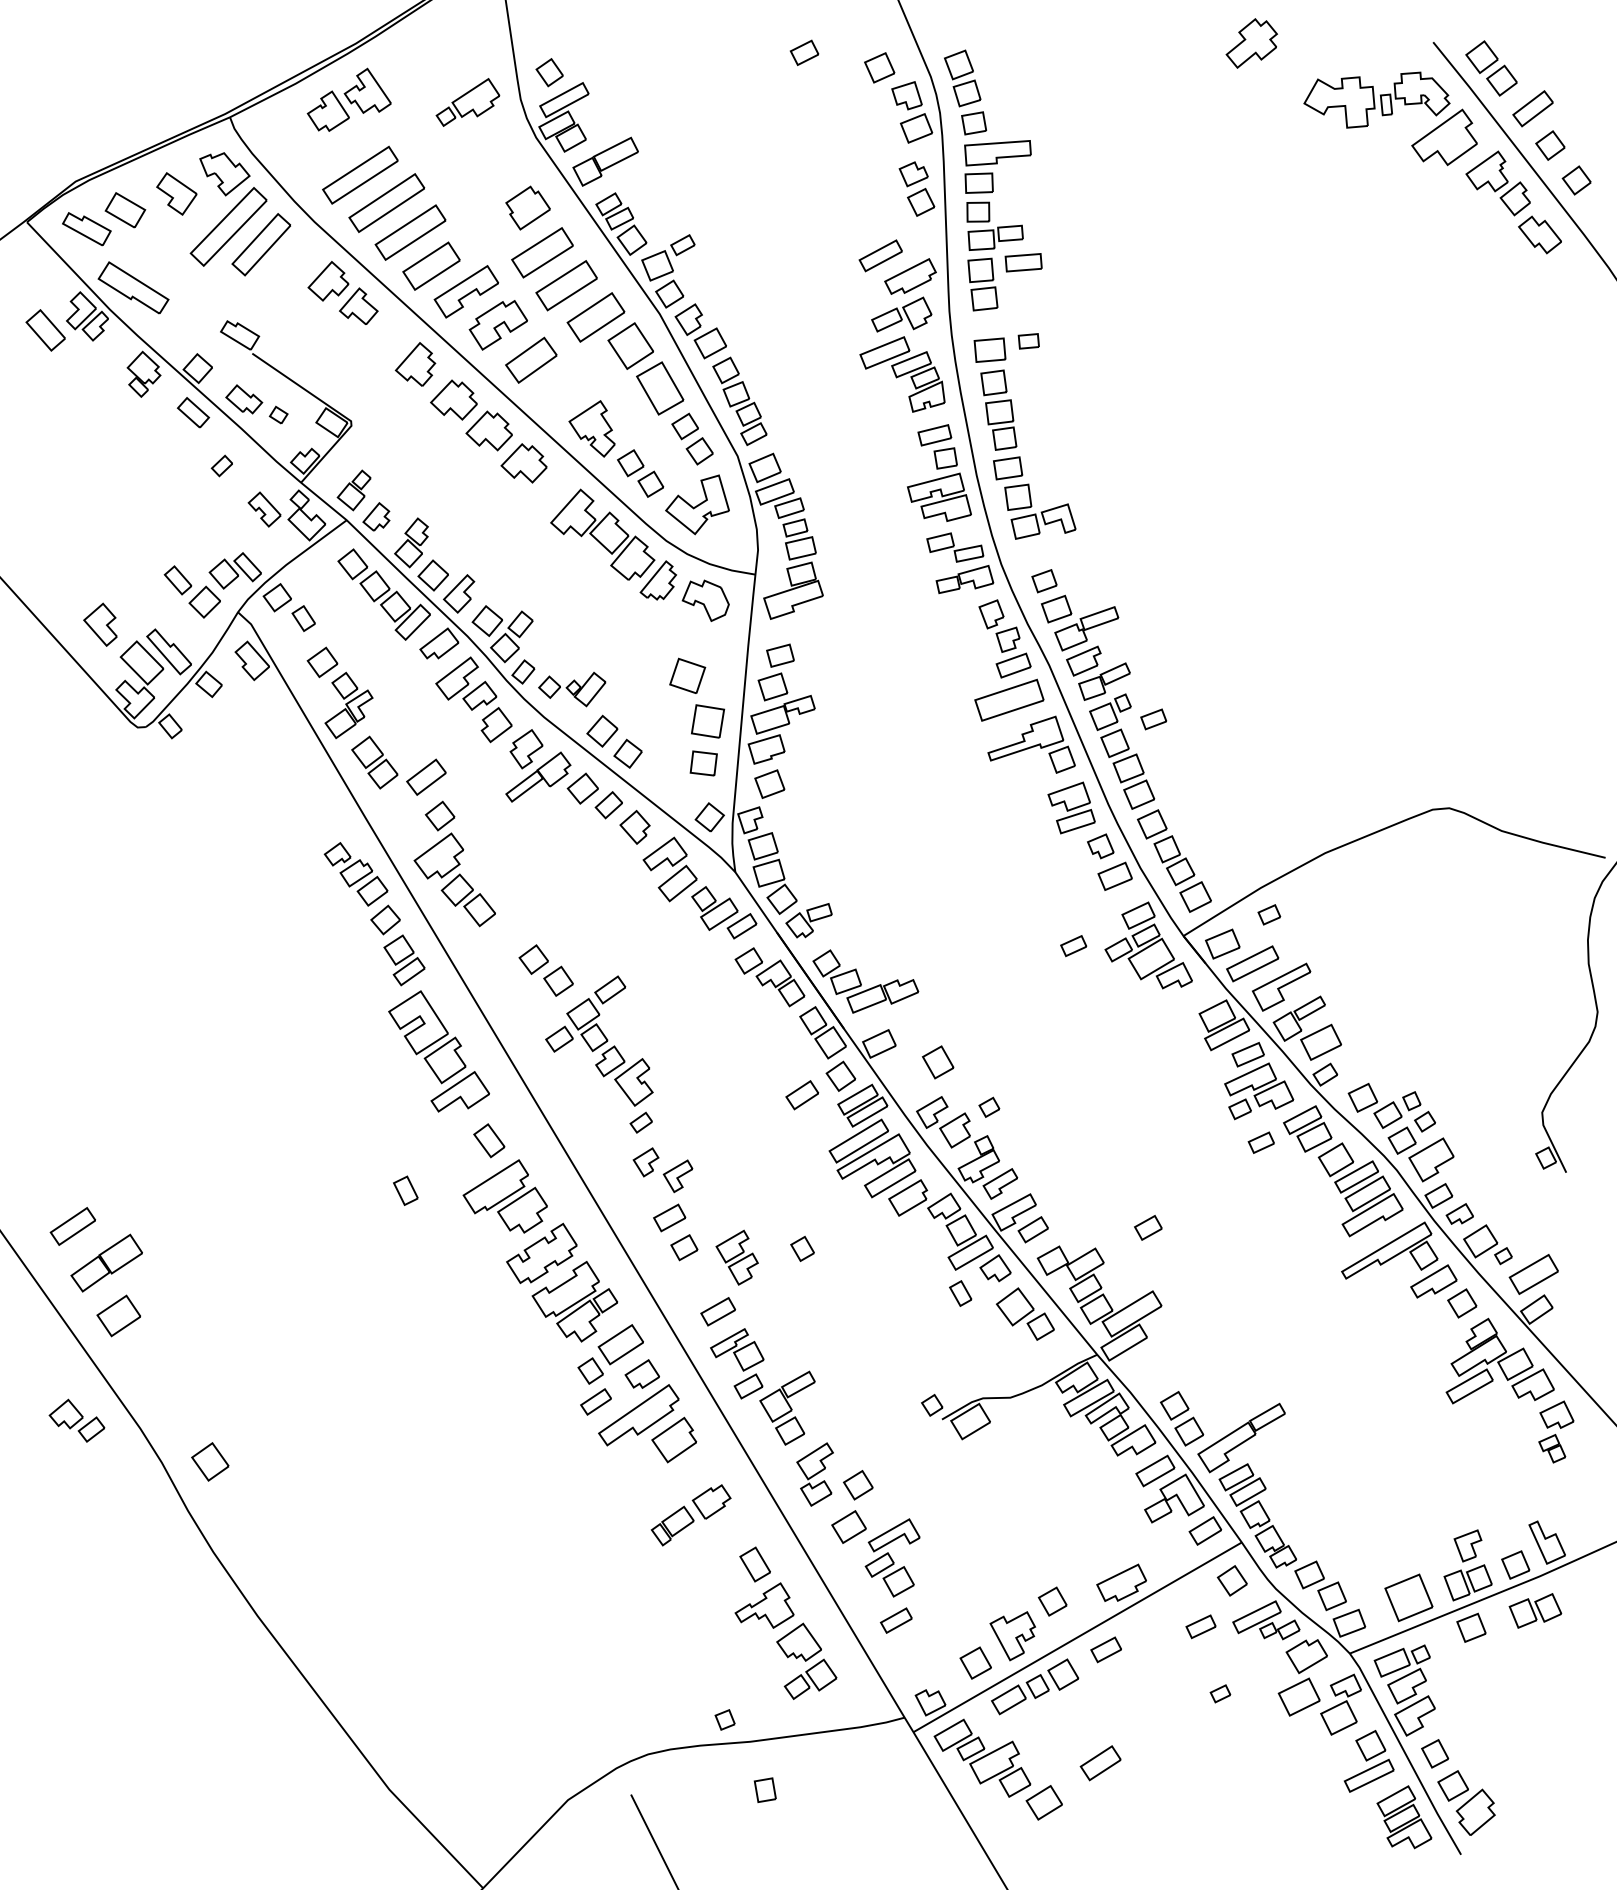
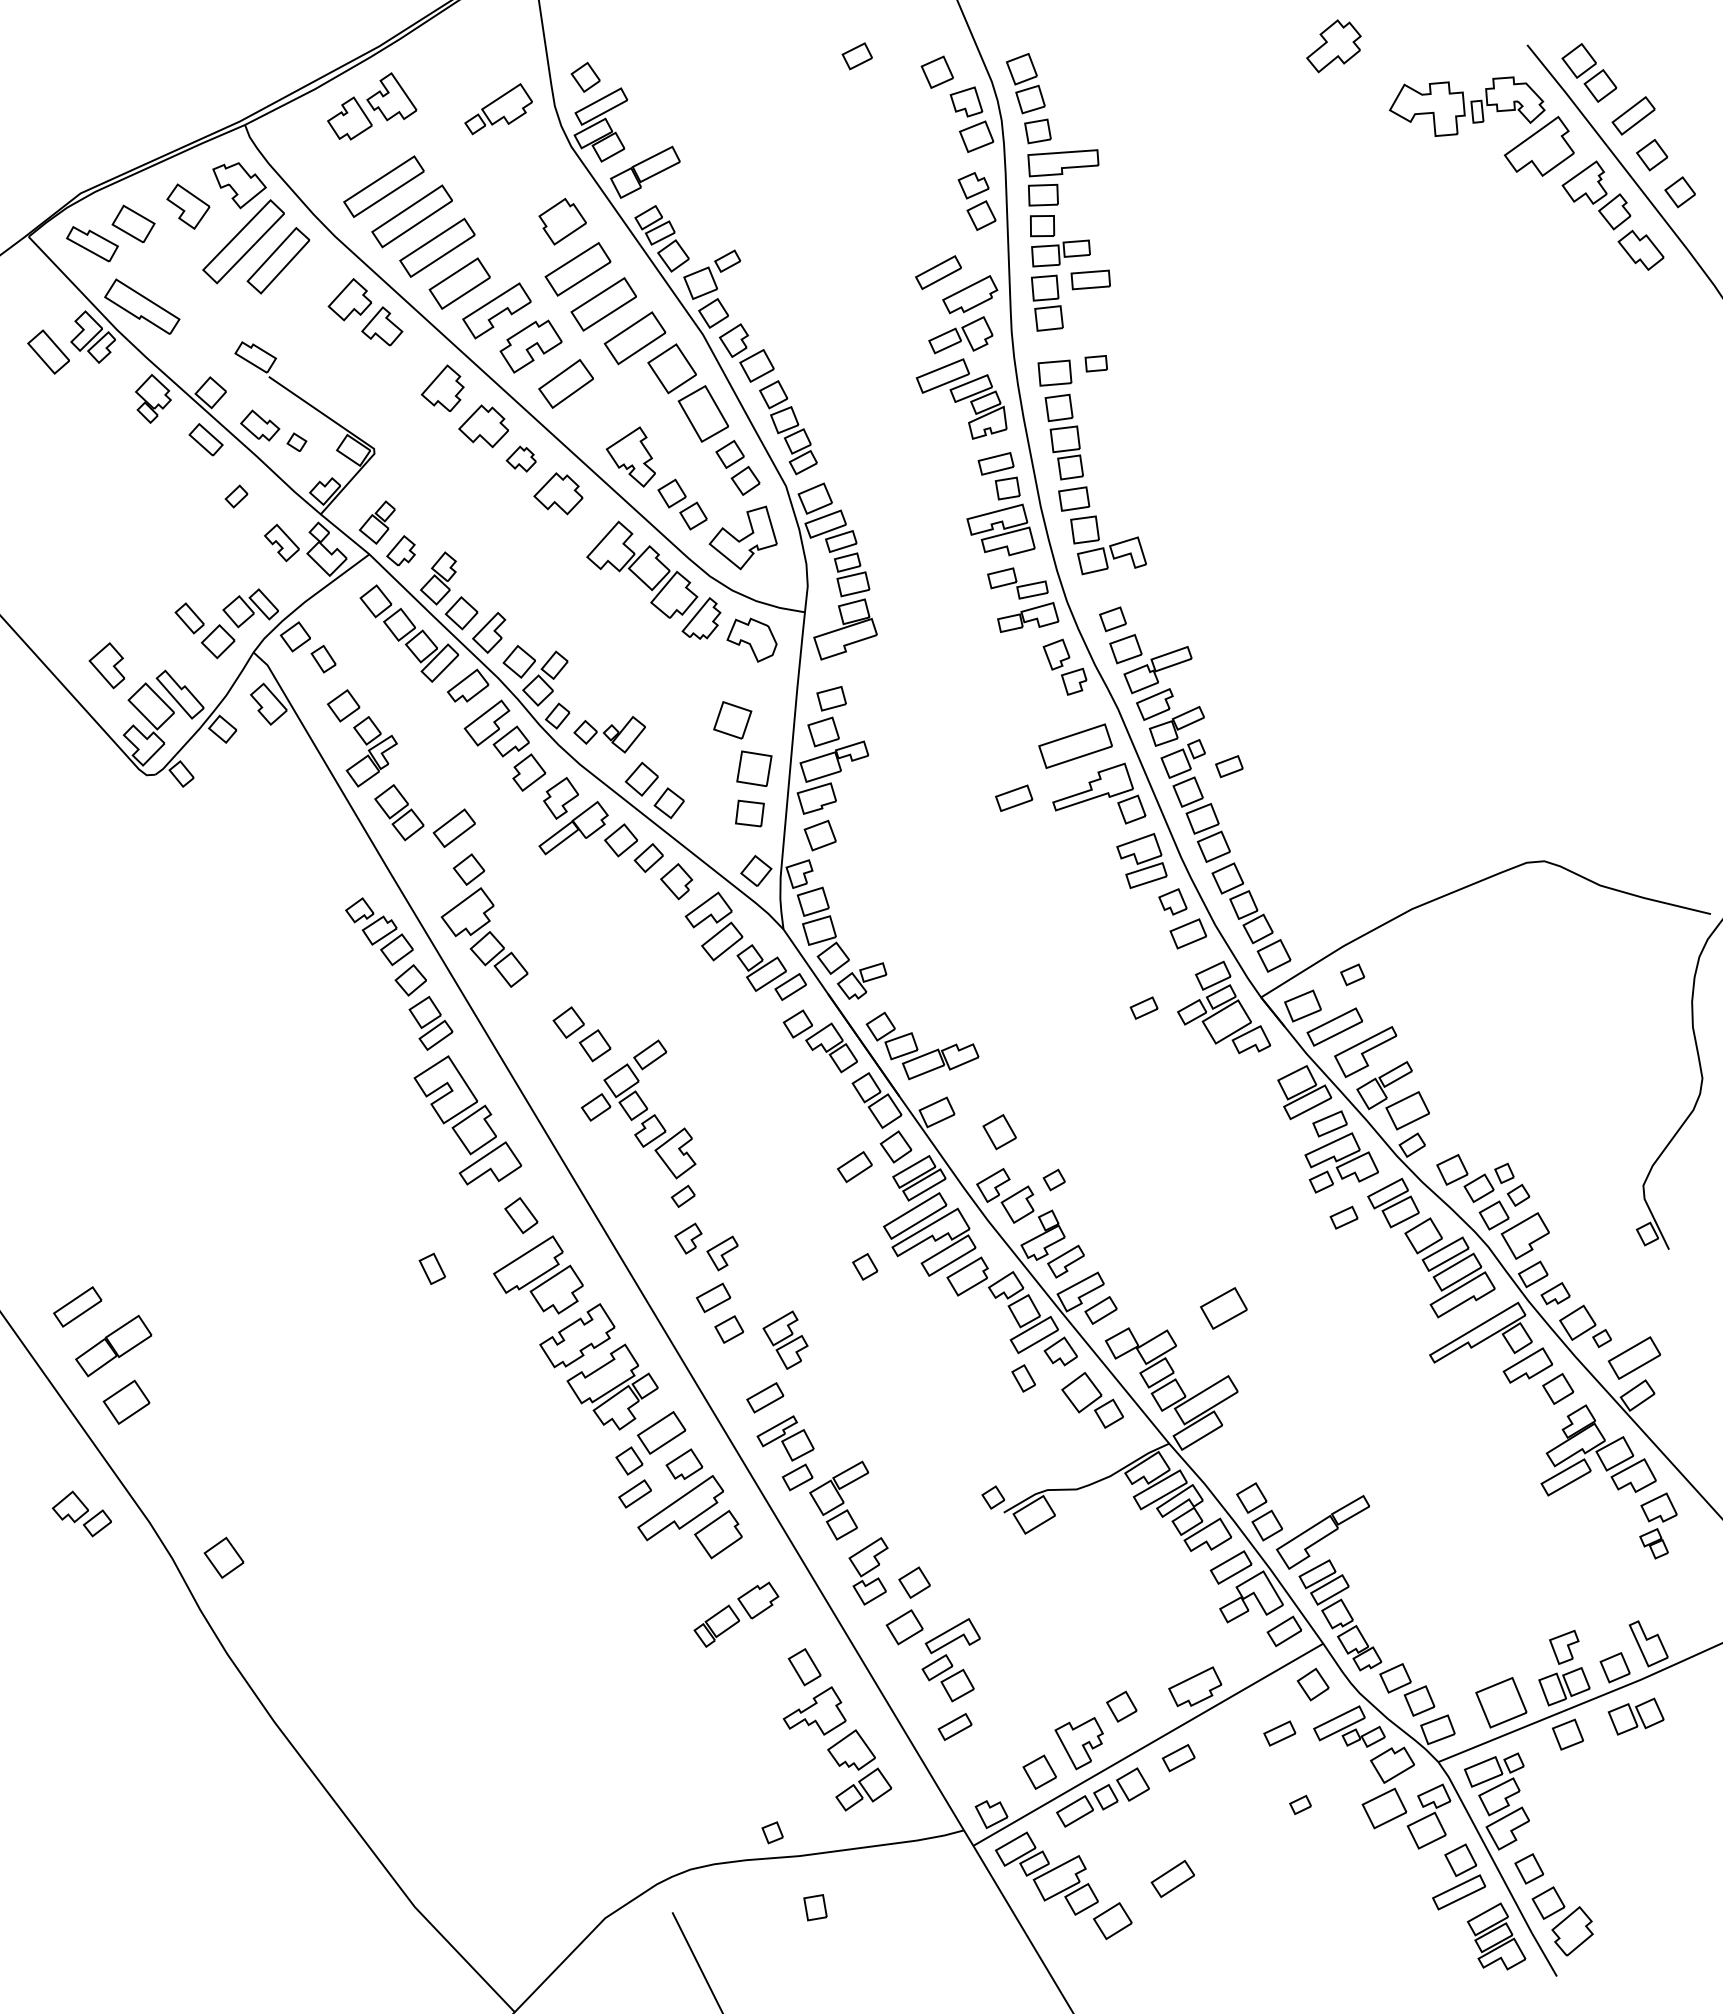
part: (489, 430) -> (521, 458), size x0.6
part: (1014, 664) -> (1014, 797), moved
part: (1148, 1227) -> (1223, 1308), size x1.6
part: (802, 1248) -> (865, 1266), moved

